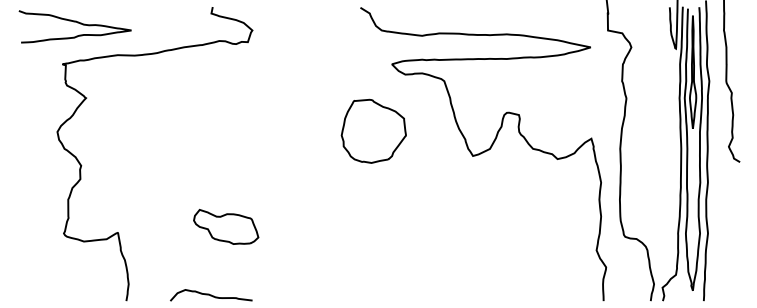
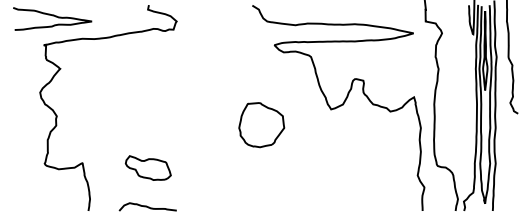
part: (373, 131) -> (261, 125), moved
part: (224, 226) -> (147, 167), moved

